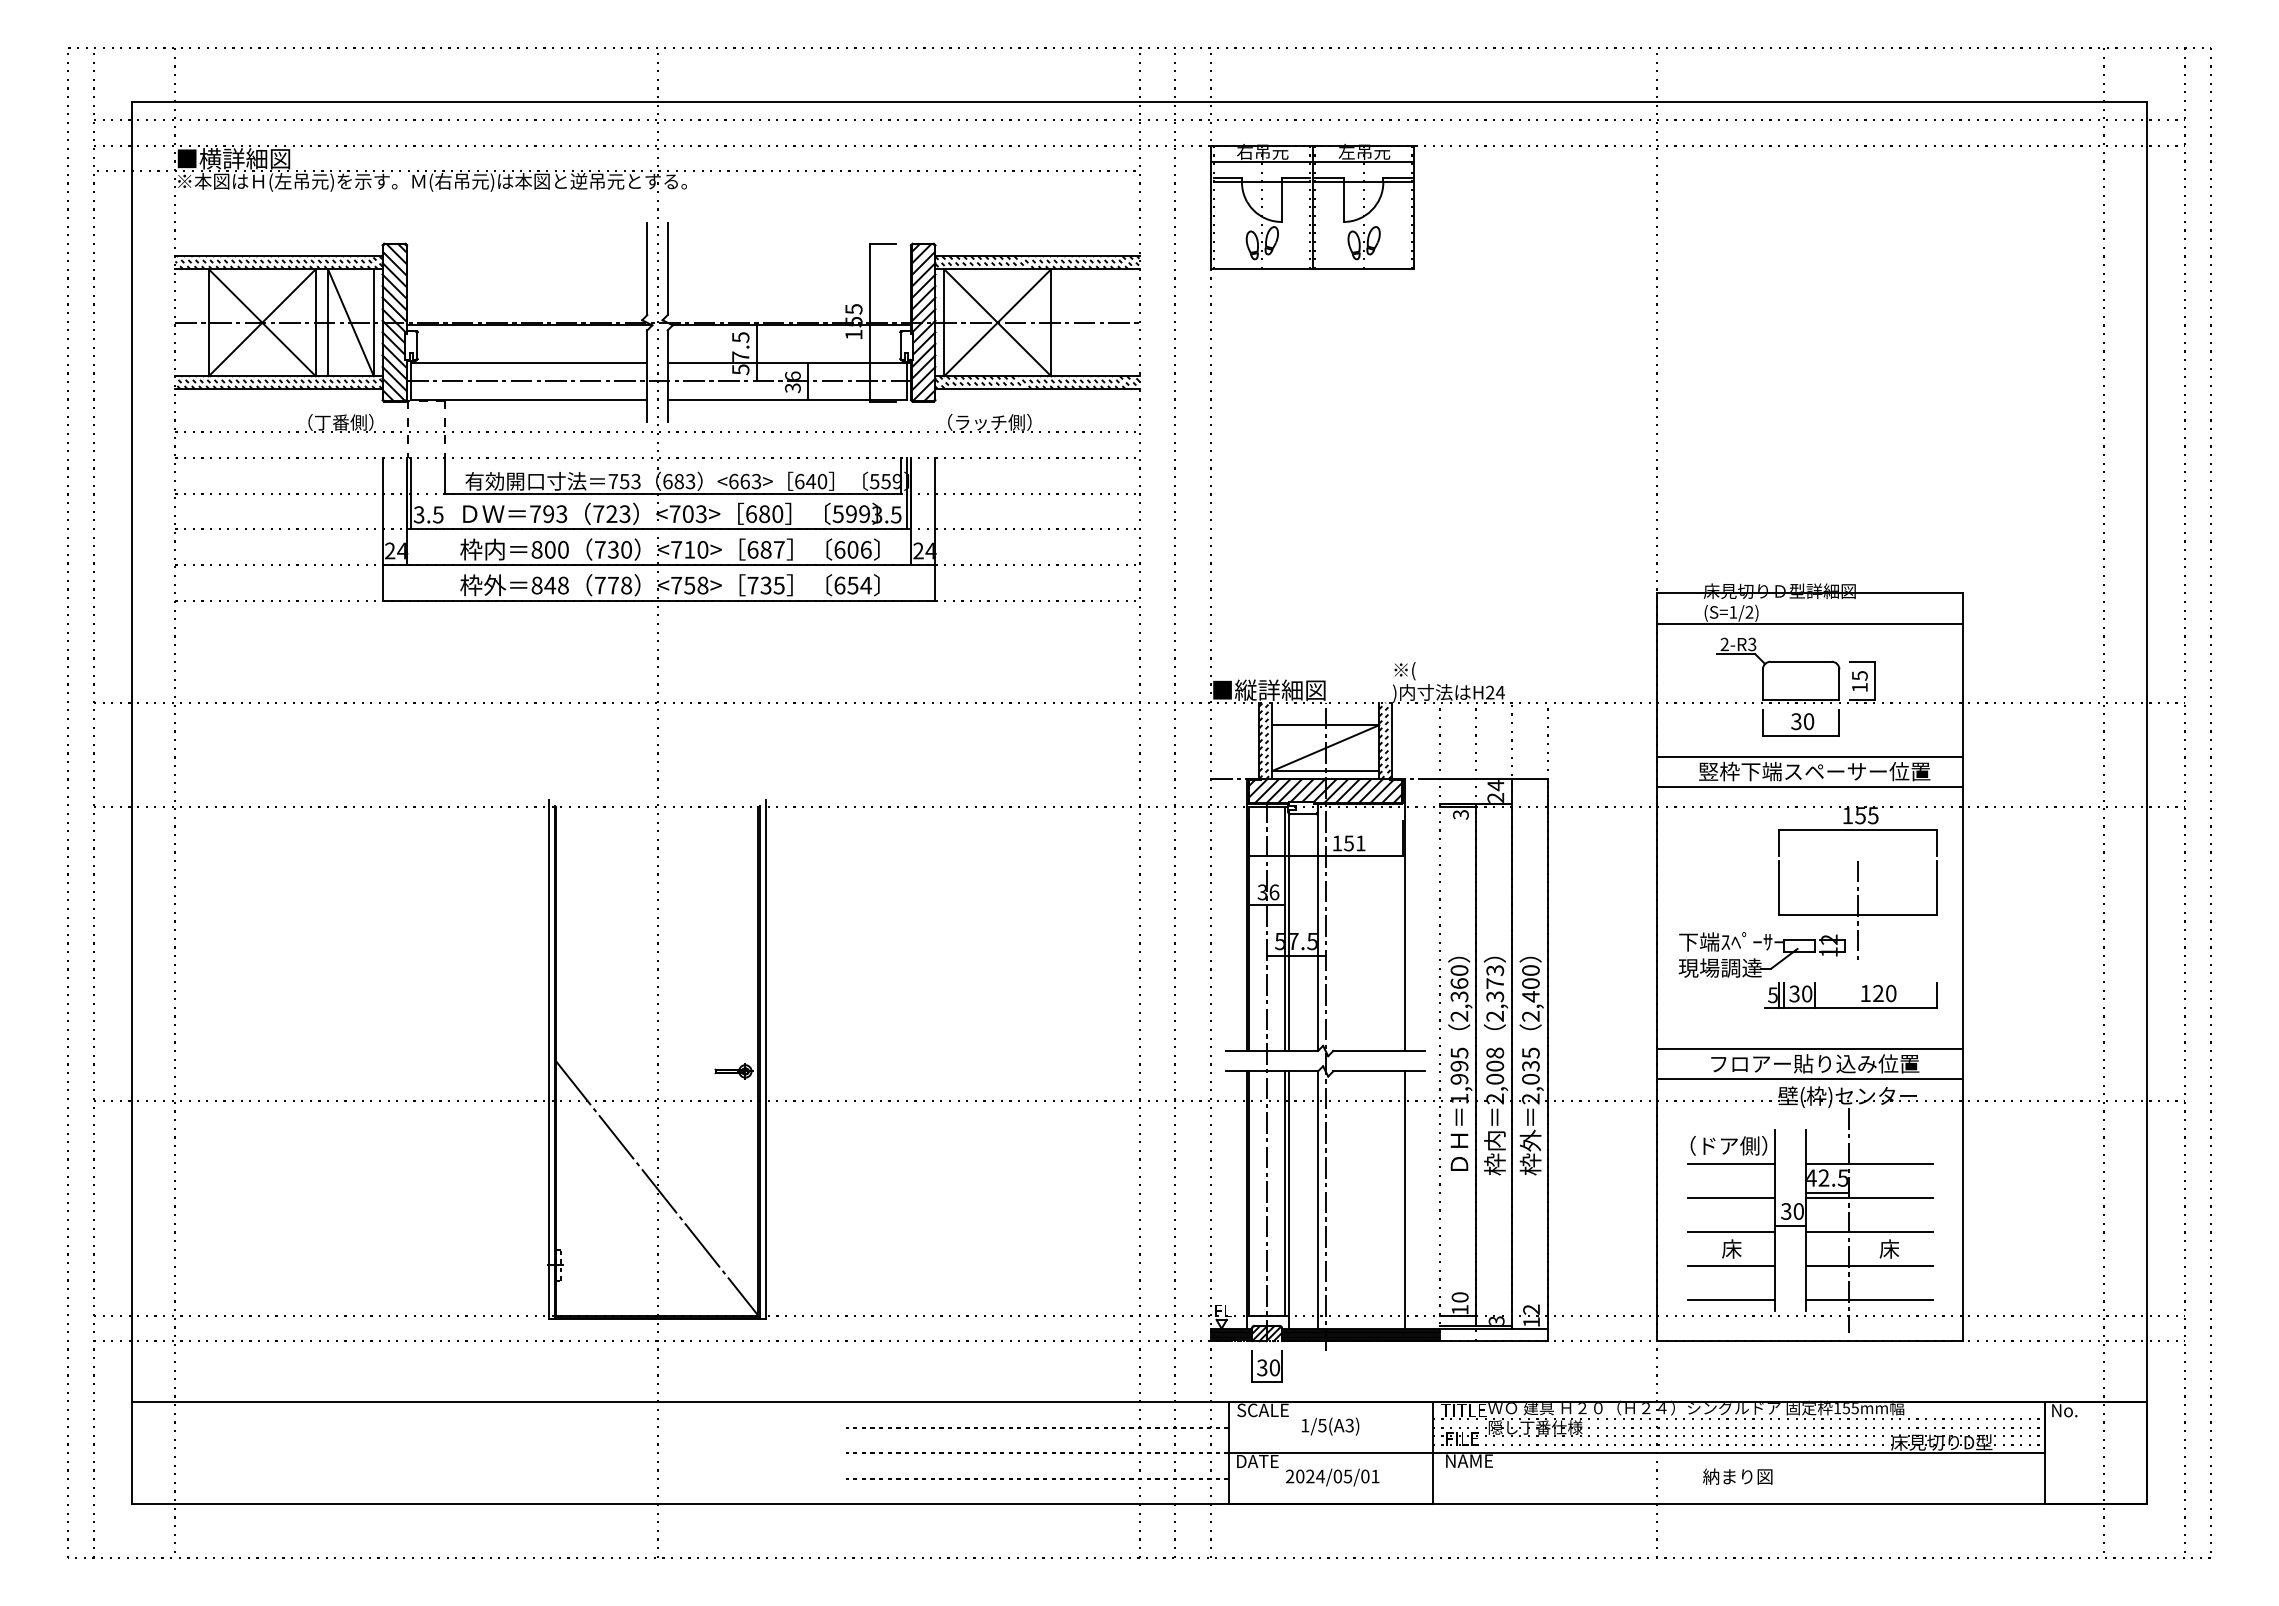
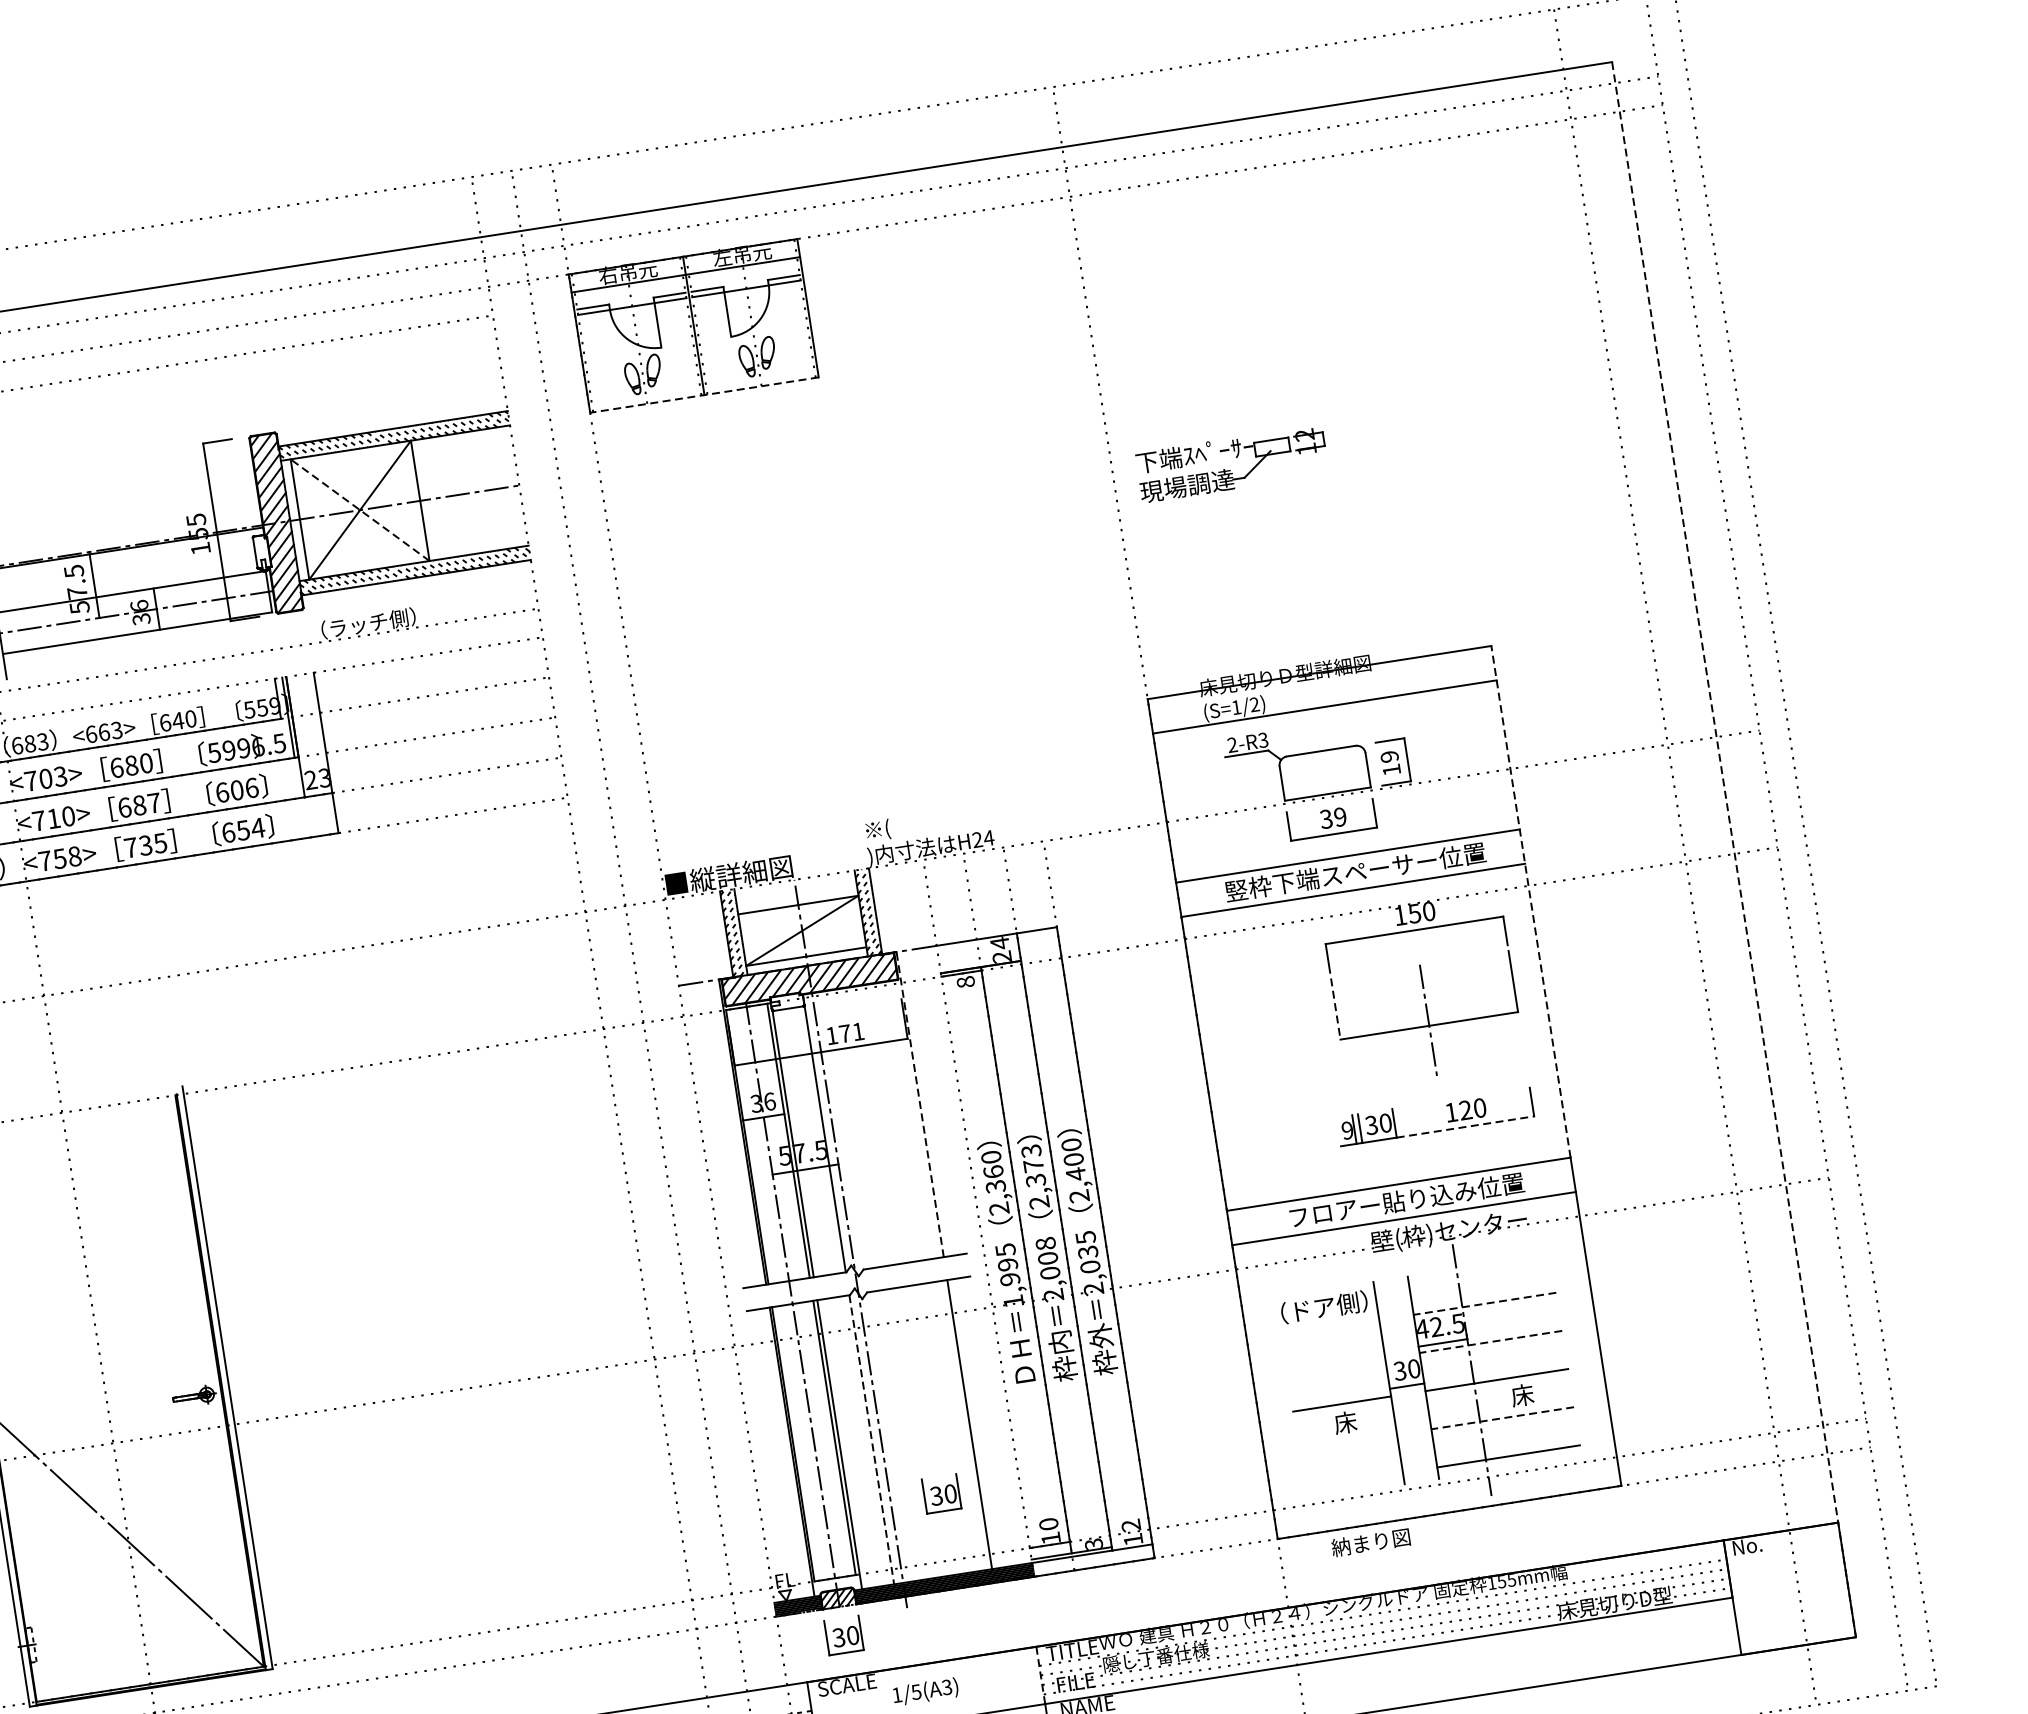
line: (1312, 269) -> (704, 395), solid -> dashed
line: (997, 322) -> (359, 509), solid -> dashed
text: (876, 514) -> (257, 746), 3.5 -> 6.5
text: (930, 550) -> (324, 777), 24 -> 23
text: (1859, 675) -> (1389, 756), 15 -> 19
text: (1808, 721) -> (1339, 816), 30 -> 39
line: (2146, 803) -> (1733, 850), solid -> dashed
text: (1460, 814) -> (965, 981), 3 -> 8
text: (1872, 815) -> (1428, 911), 155 -> 150
line: (1963, 821) -> (1531, 902), solid -> dashed
text: (1348, 843) -> (844, 1033), 151 -> 171
line: (1779, 888) -> (1336, 1009), solid -> dashed
line: (1404, 915) -> (919, 1105), solid -> dashed
part: (1760, 960) -> (1231, 470), moved
text: (1772, 995) -> (1347, 1130), 5 -> 9
line: (1876, 1008) -> (1466, 1127), solid -> dashed
line: (1731, 1164) -> (1330, 1327), removed
line: (1869, 1164) -> (1485, 1303), solid -> dashed
line: (1731, 1198) -> (1336, 1365), removed
line: (1869, 1198) -> (1491, 1342), solid -> dashed
line: (1317, 1200) -> (871, 1440), solid -> dashed
part: (1370, 1256) -> (941, 1493), added
line: (1731, 1266) -> (1348, 1442), removed
line: (1869, 1266) -> (1503, 1418), solid -> dashed
line: (1731, 1300) -> (1354, 1480), removed
line: (1432, 1427) -> (1040, 1675), solid -> dashed
text: (1737, 1476) -> (1370, 1542), moved

